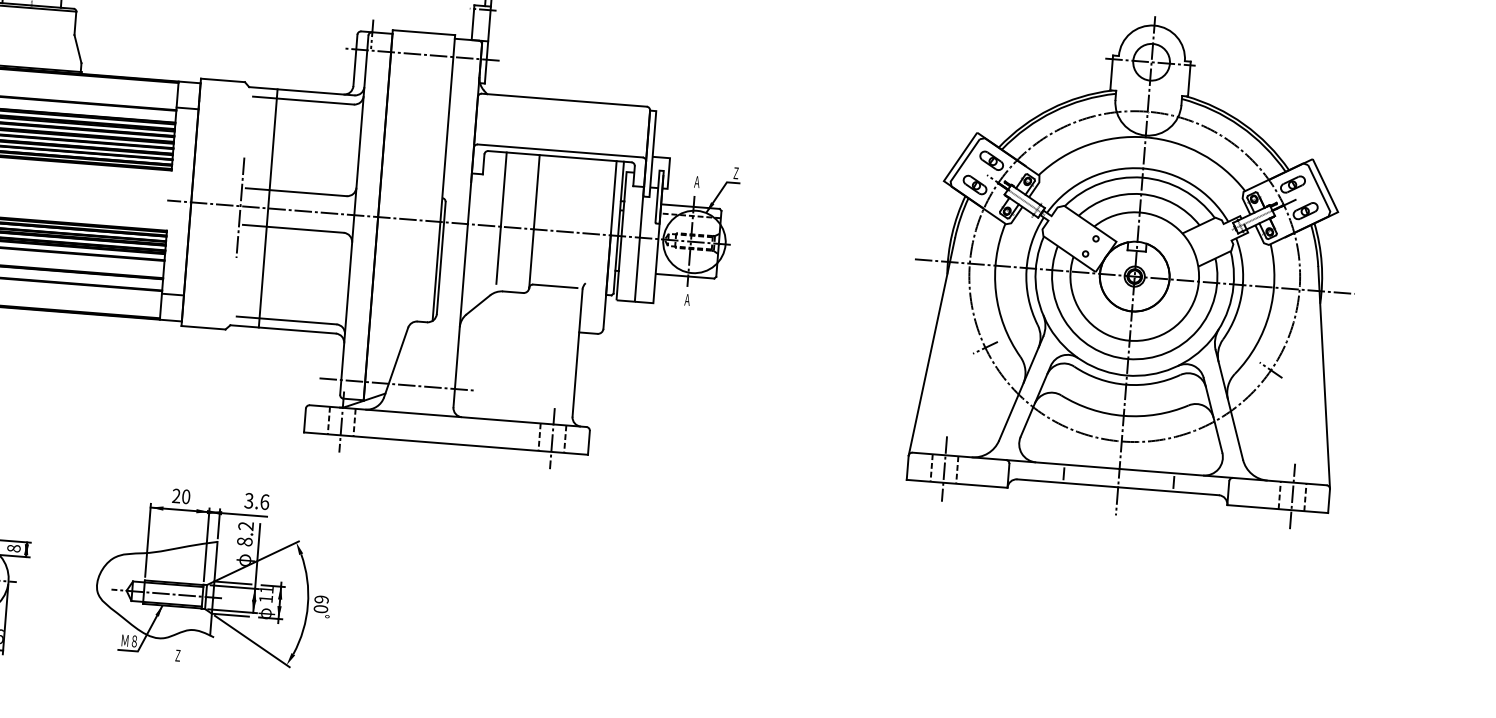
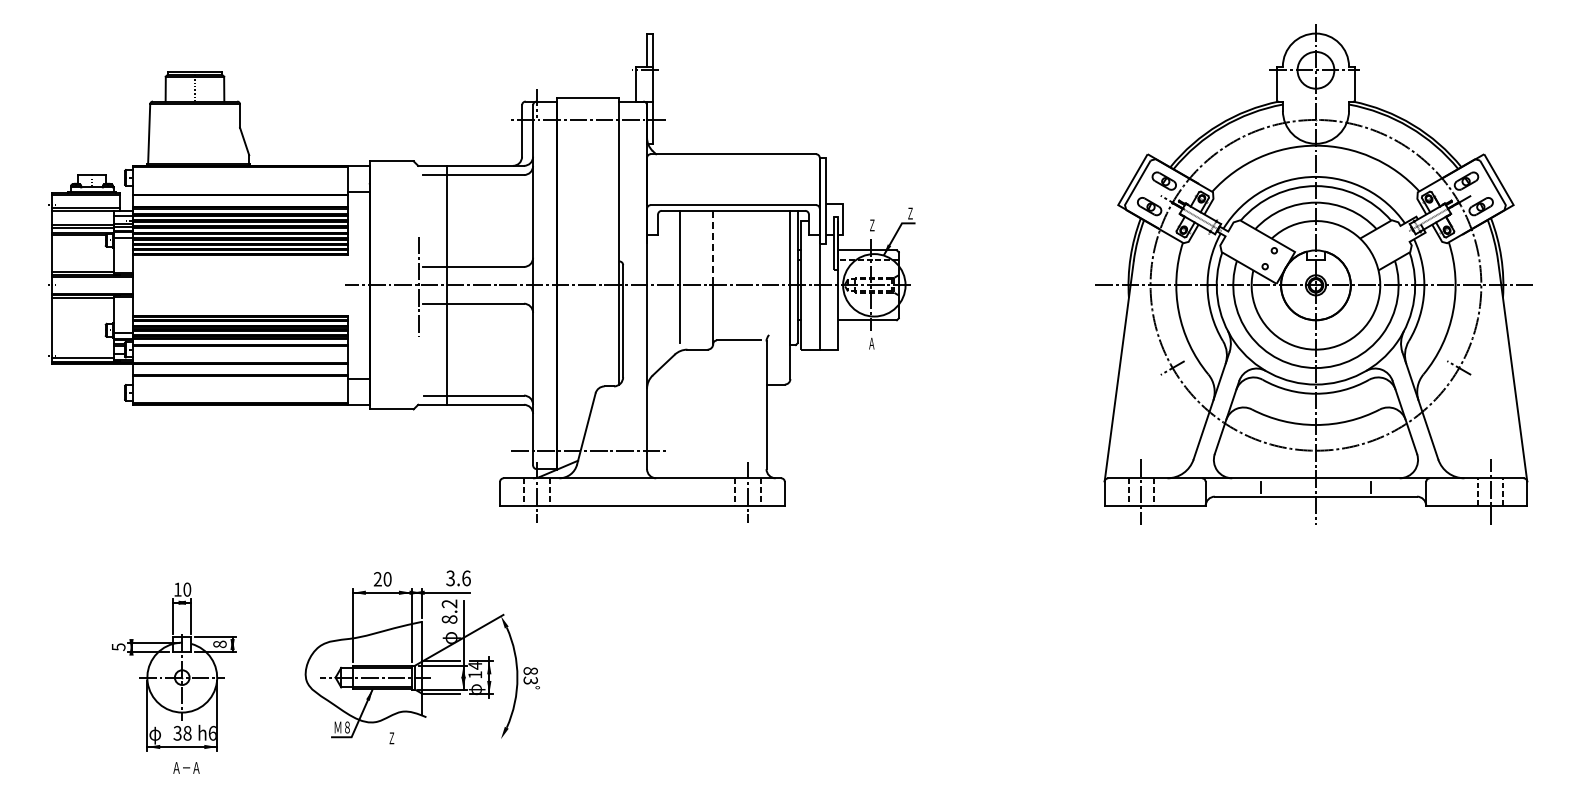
text: (696, 182) -> (871, 225), Ａ -> Ｚ
line: (537, 192) -> (713, 248), solid -> dashed
text: (267, 589) -> (475, 665), 11 -> 14
text: (321, 603) -> (530, 675), 60 -> 83
line: (251, 641) -> (464, 718), removed

